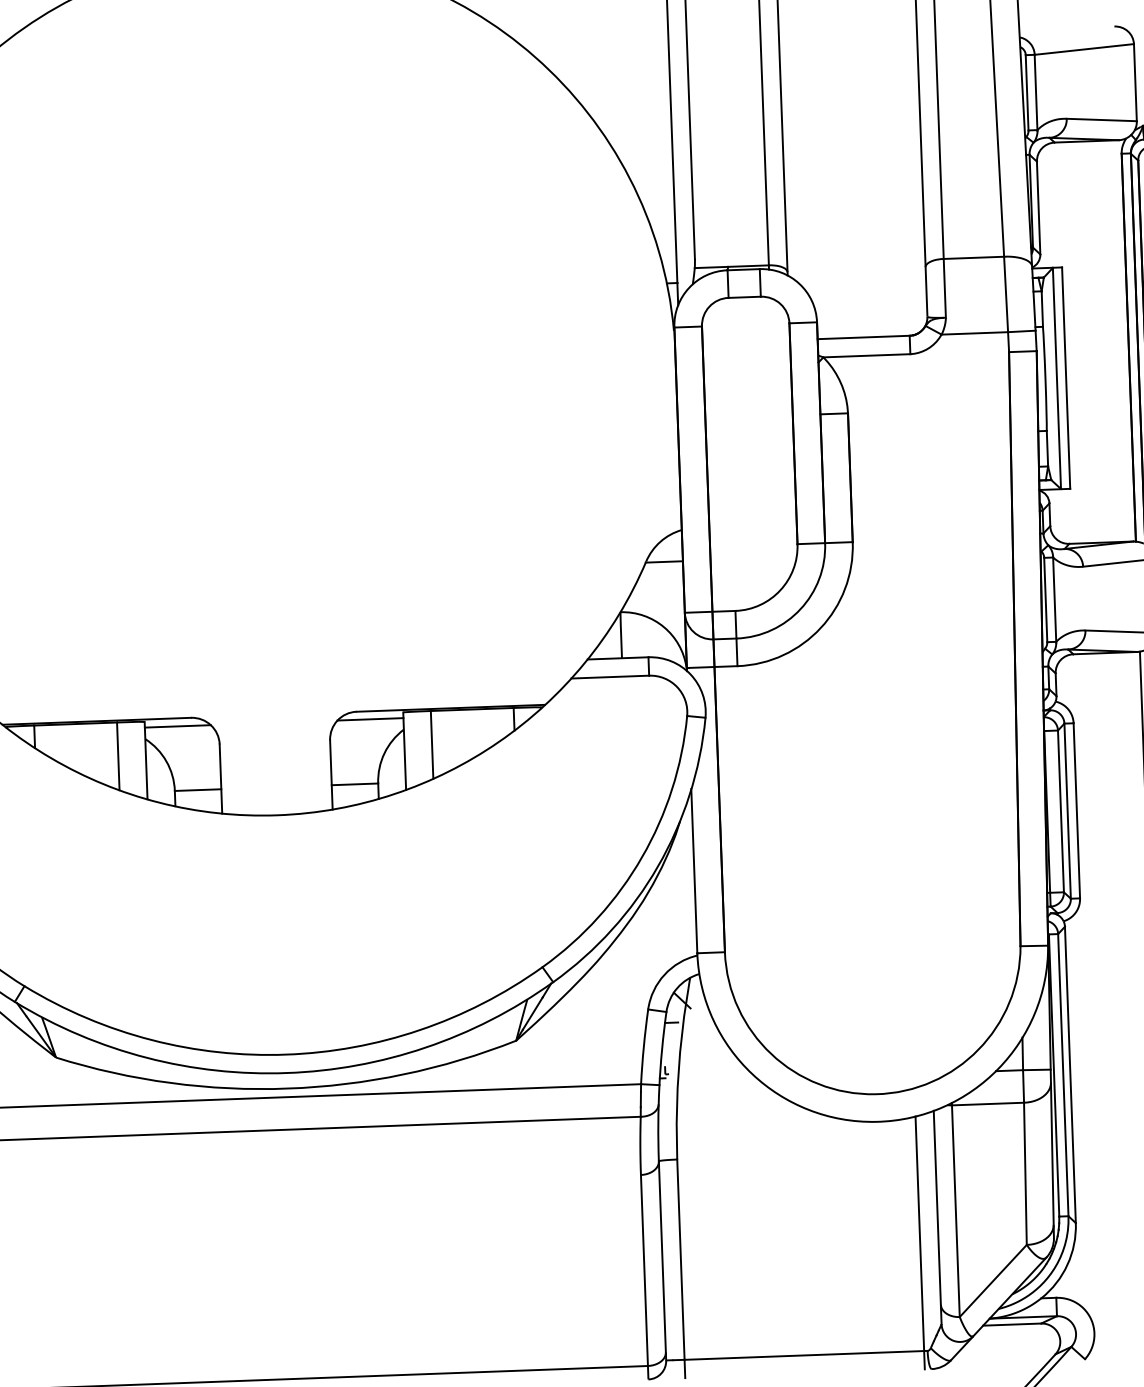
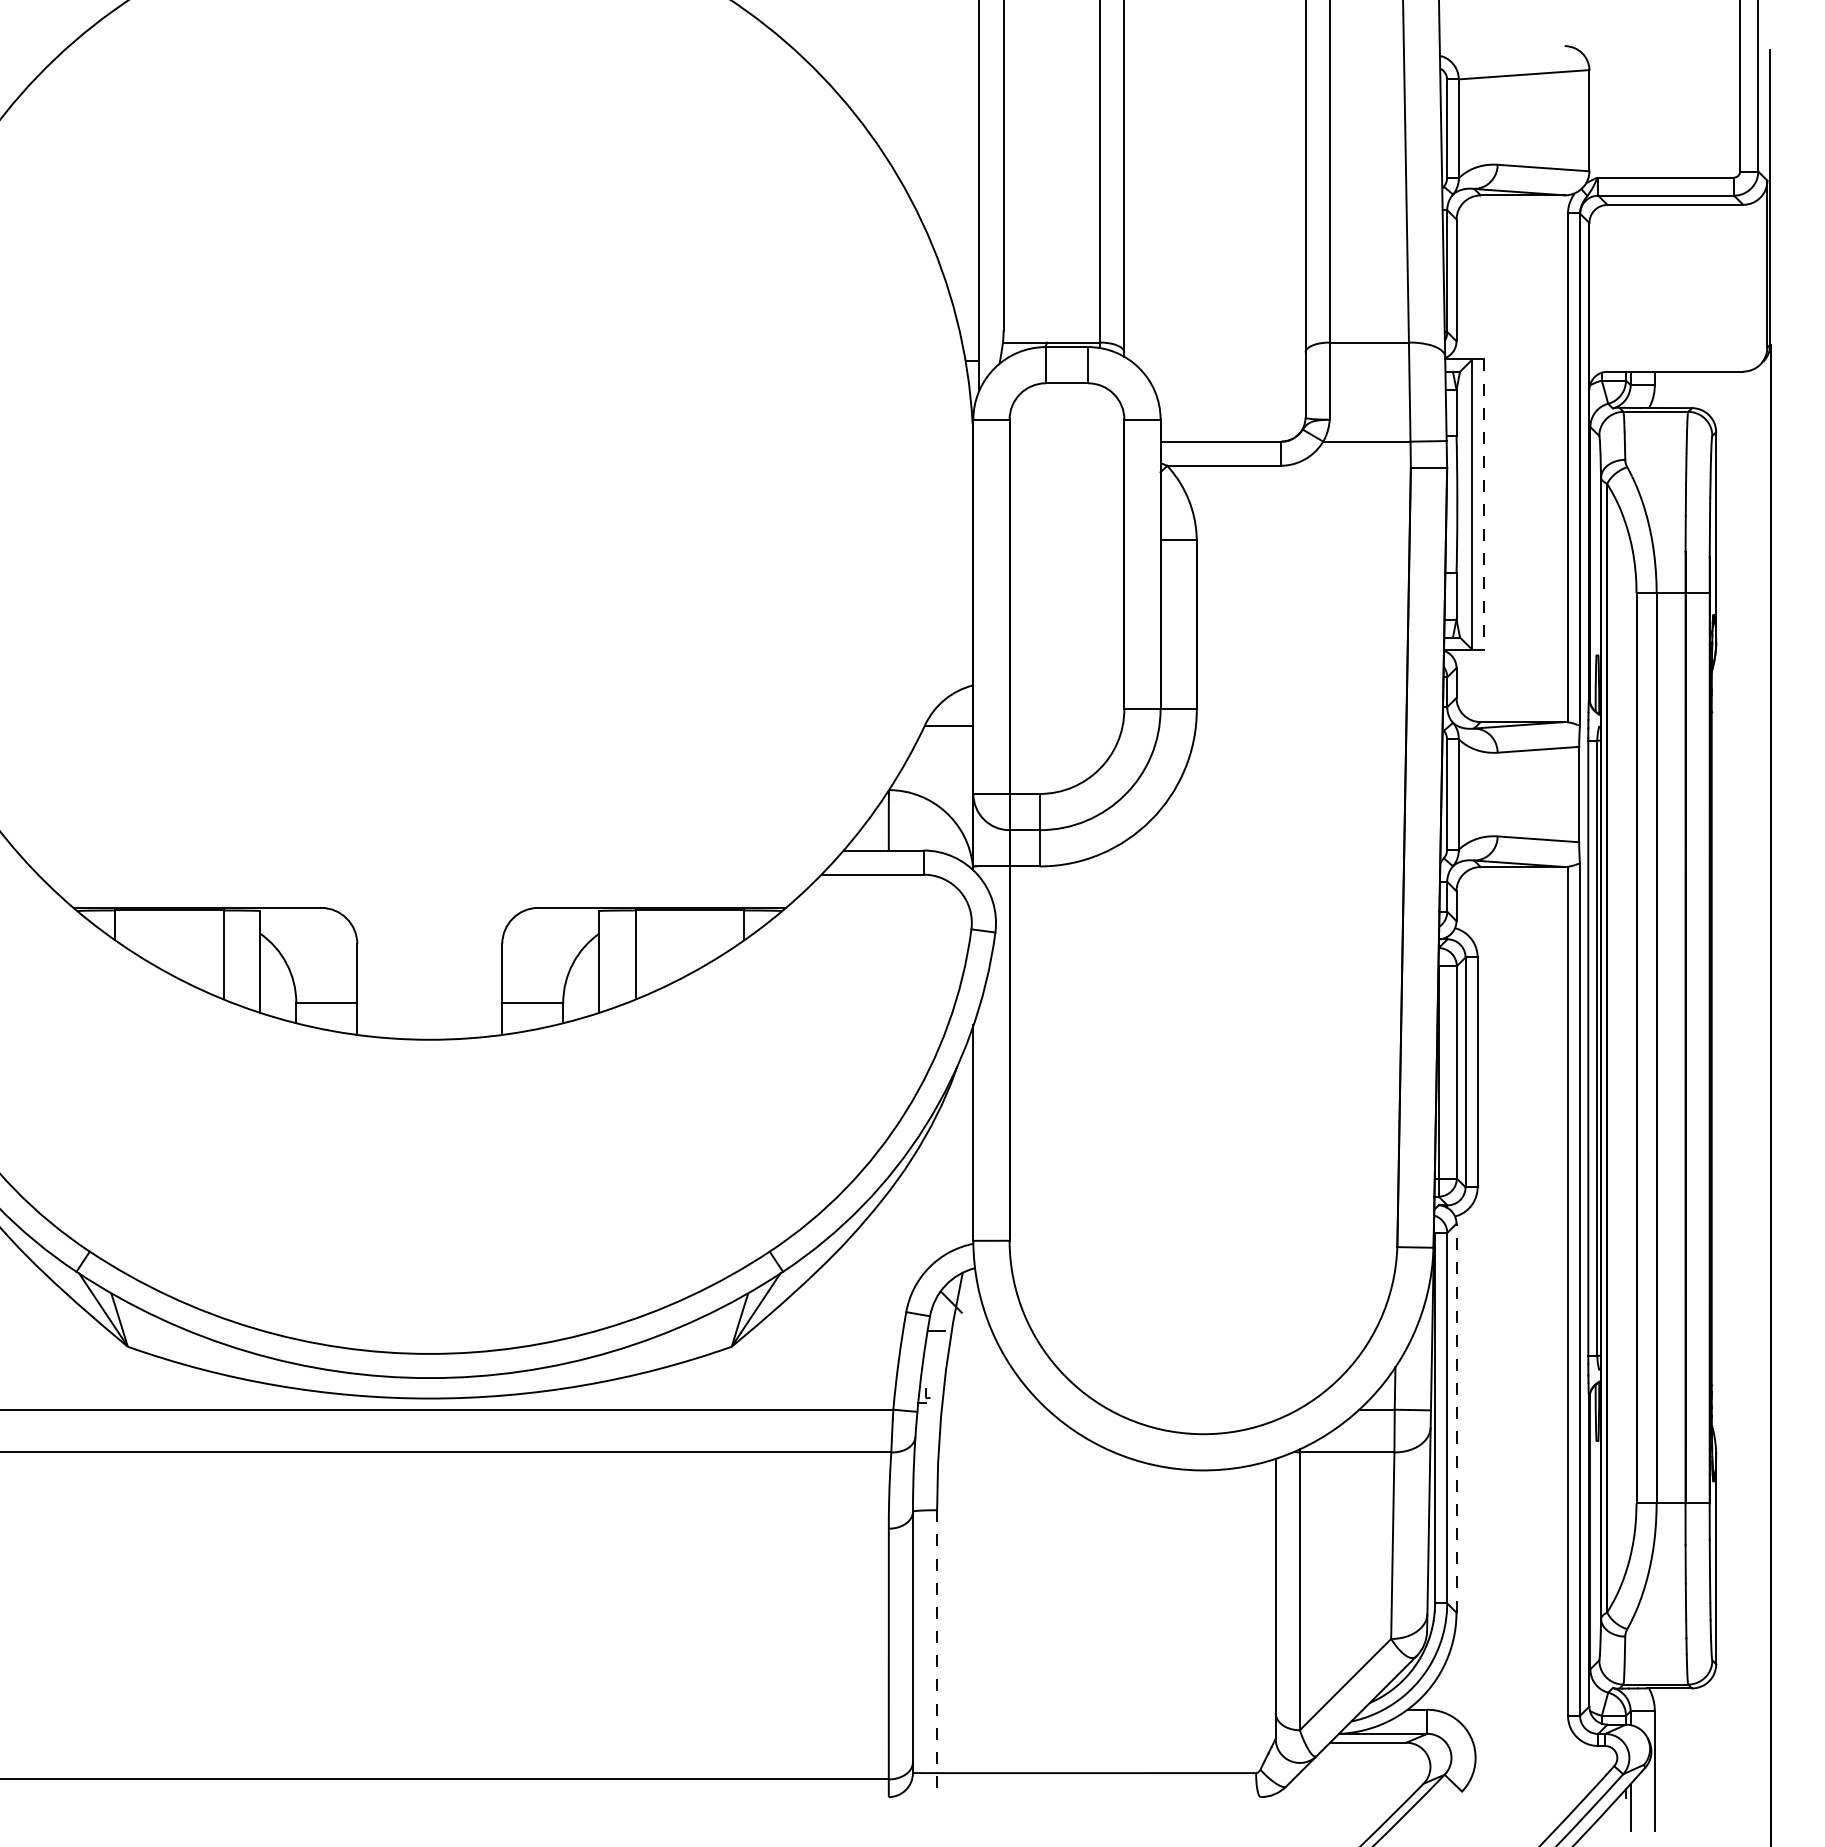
line: (1066, 378) -> (1484, 505), solid -> dashed
line: (369, 719) -> (555, 918), removed
line: (177, 726) -> (303, 918), removed
line: (1070, 1074) -> (1456, 1417), solid -> dashed
line: (920, 1243) -> (1251, 1631), removed
line: (681, 1269) -> (937, 1654), solid -> dashed

